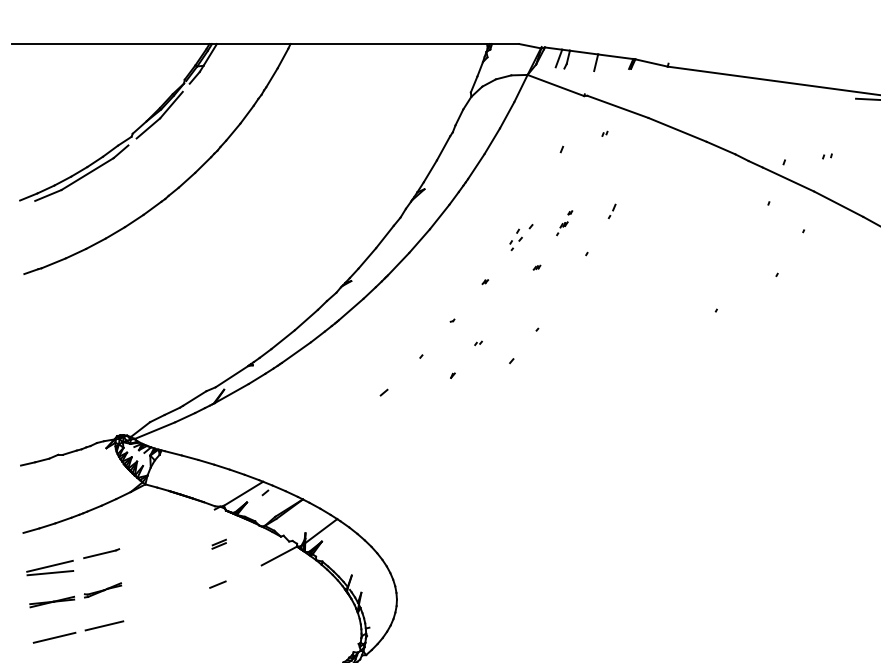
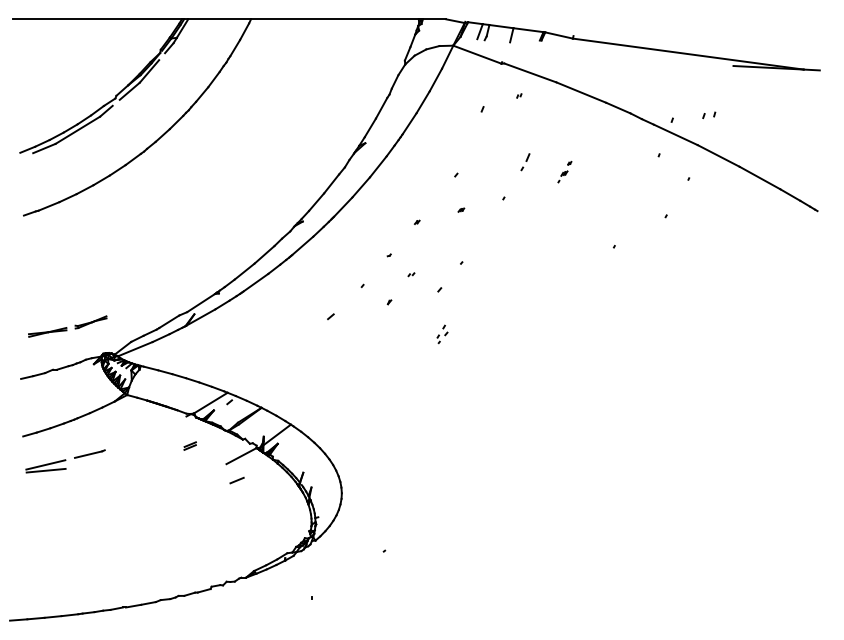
part: (826, 155) -> (708, 114), size x1.6
part: (612, 210) -> (525, 161), size x1.4
part: (564, 222) -> (564, 171), moved
part: (516, 239) -> (442, 334), moved
line: (217, 584) -> (236, 480), moved
part: (75, 595) -> (67, 326), moved
line: (104, 625) -> (92, 515), removed
line: (54, 637) -> (49, 525), removed

